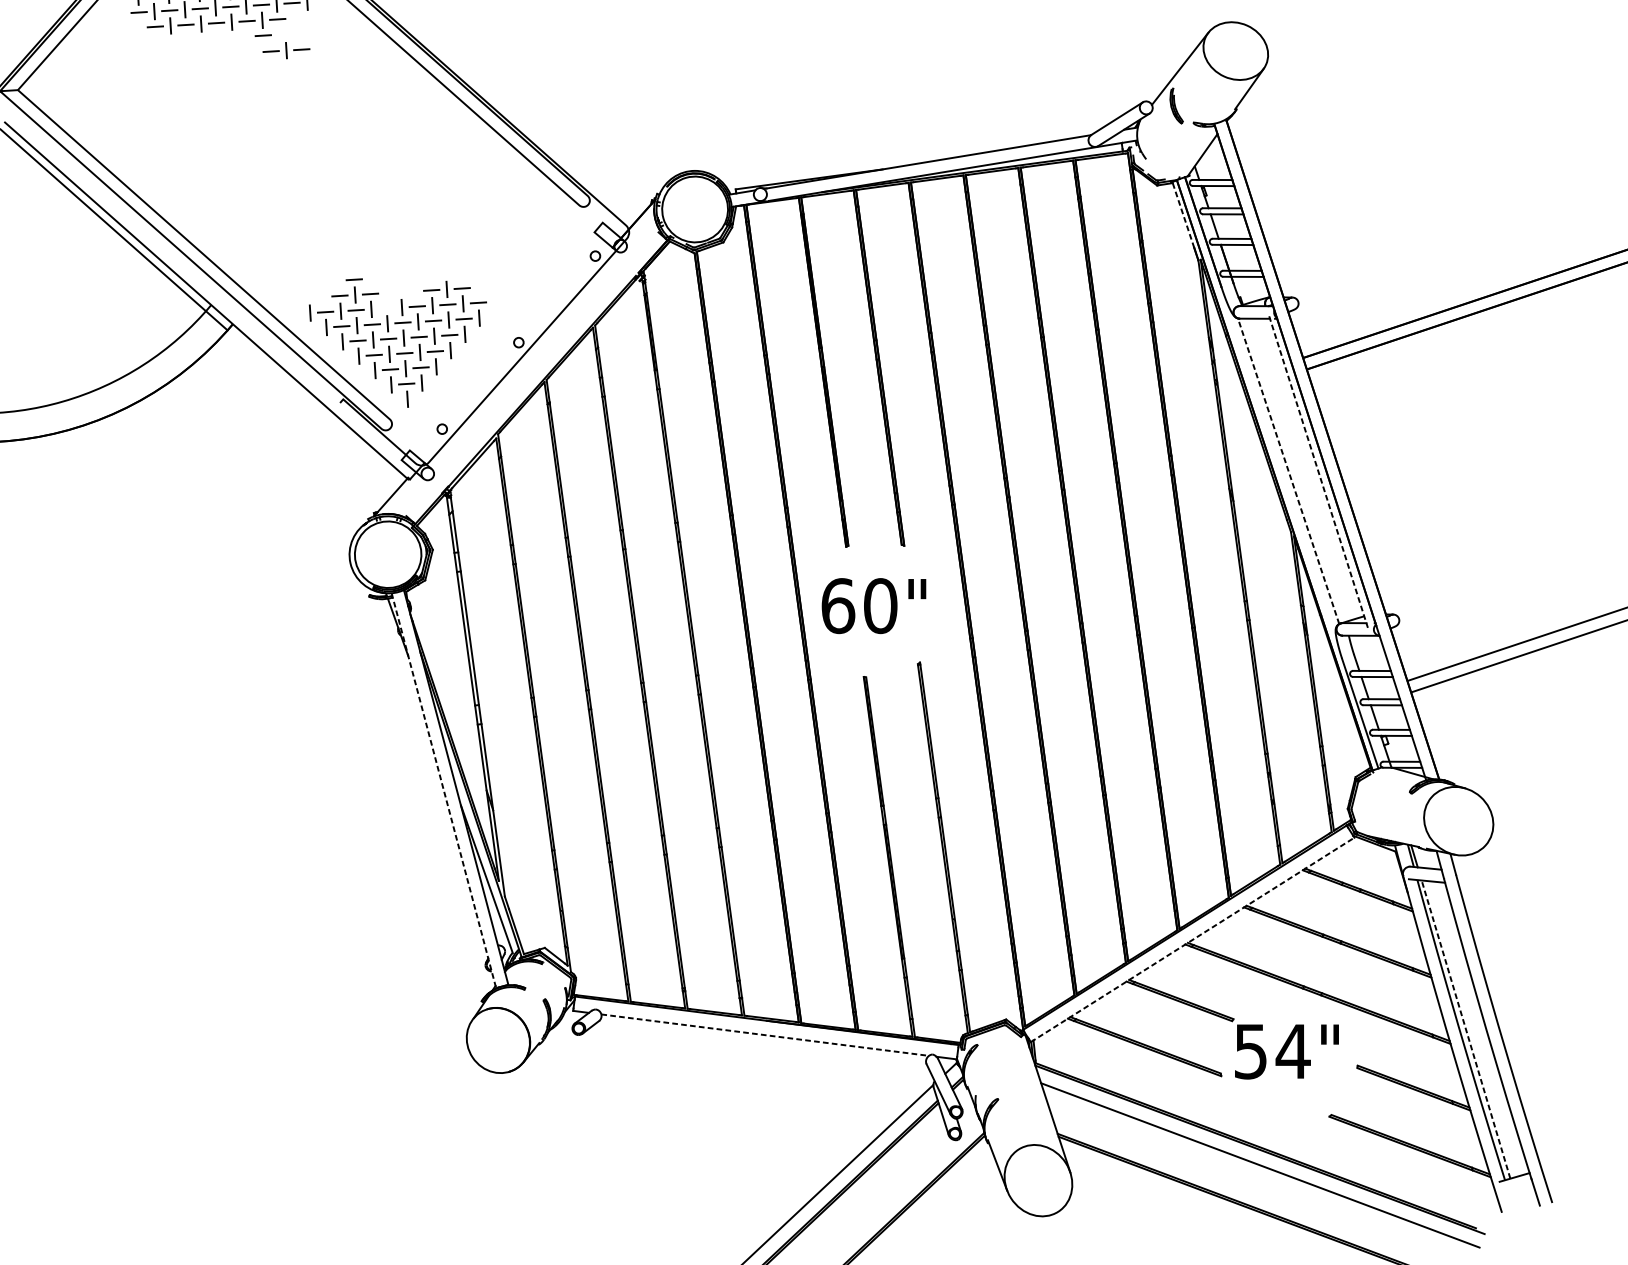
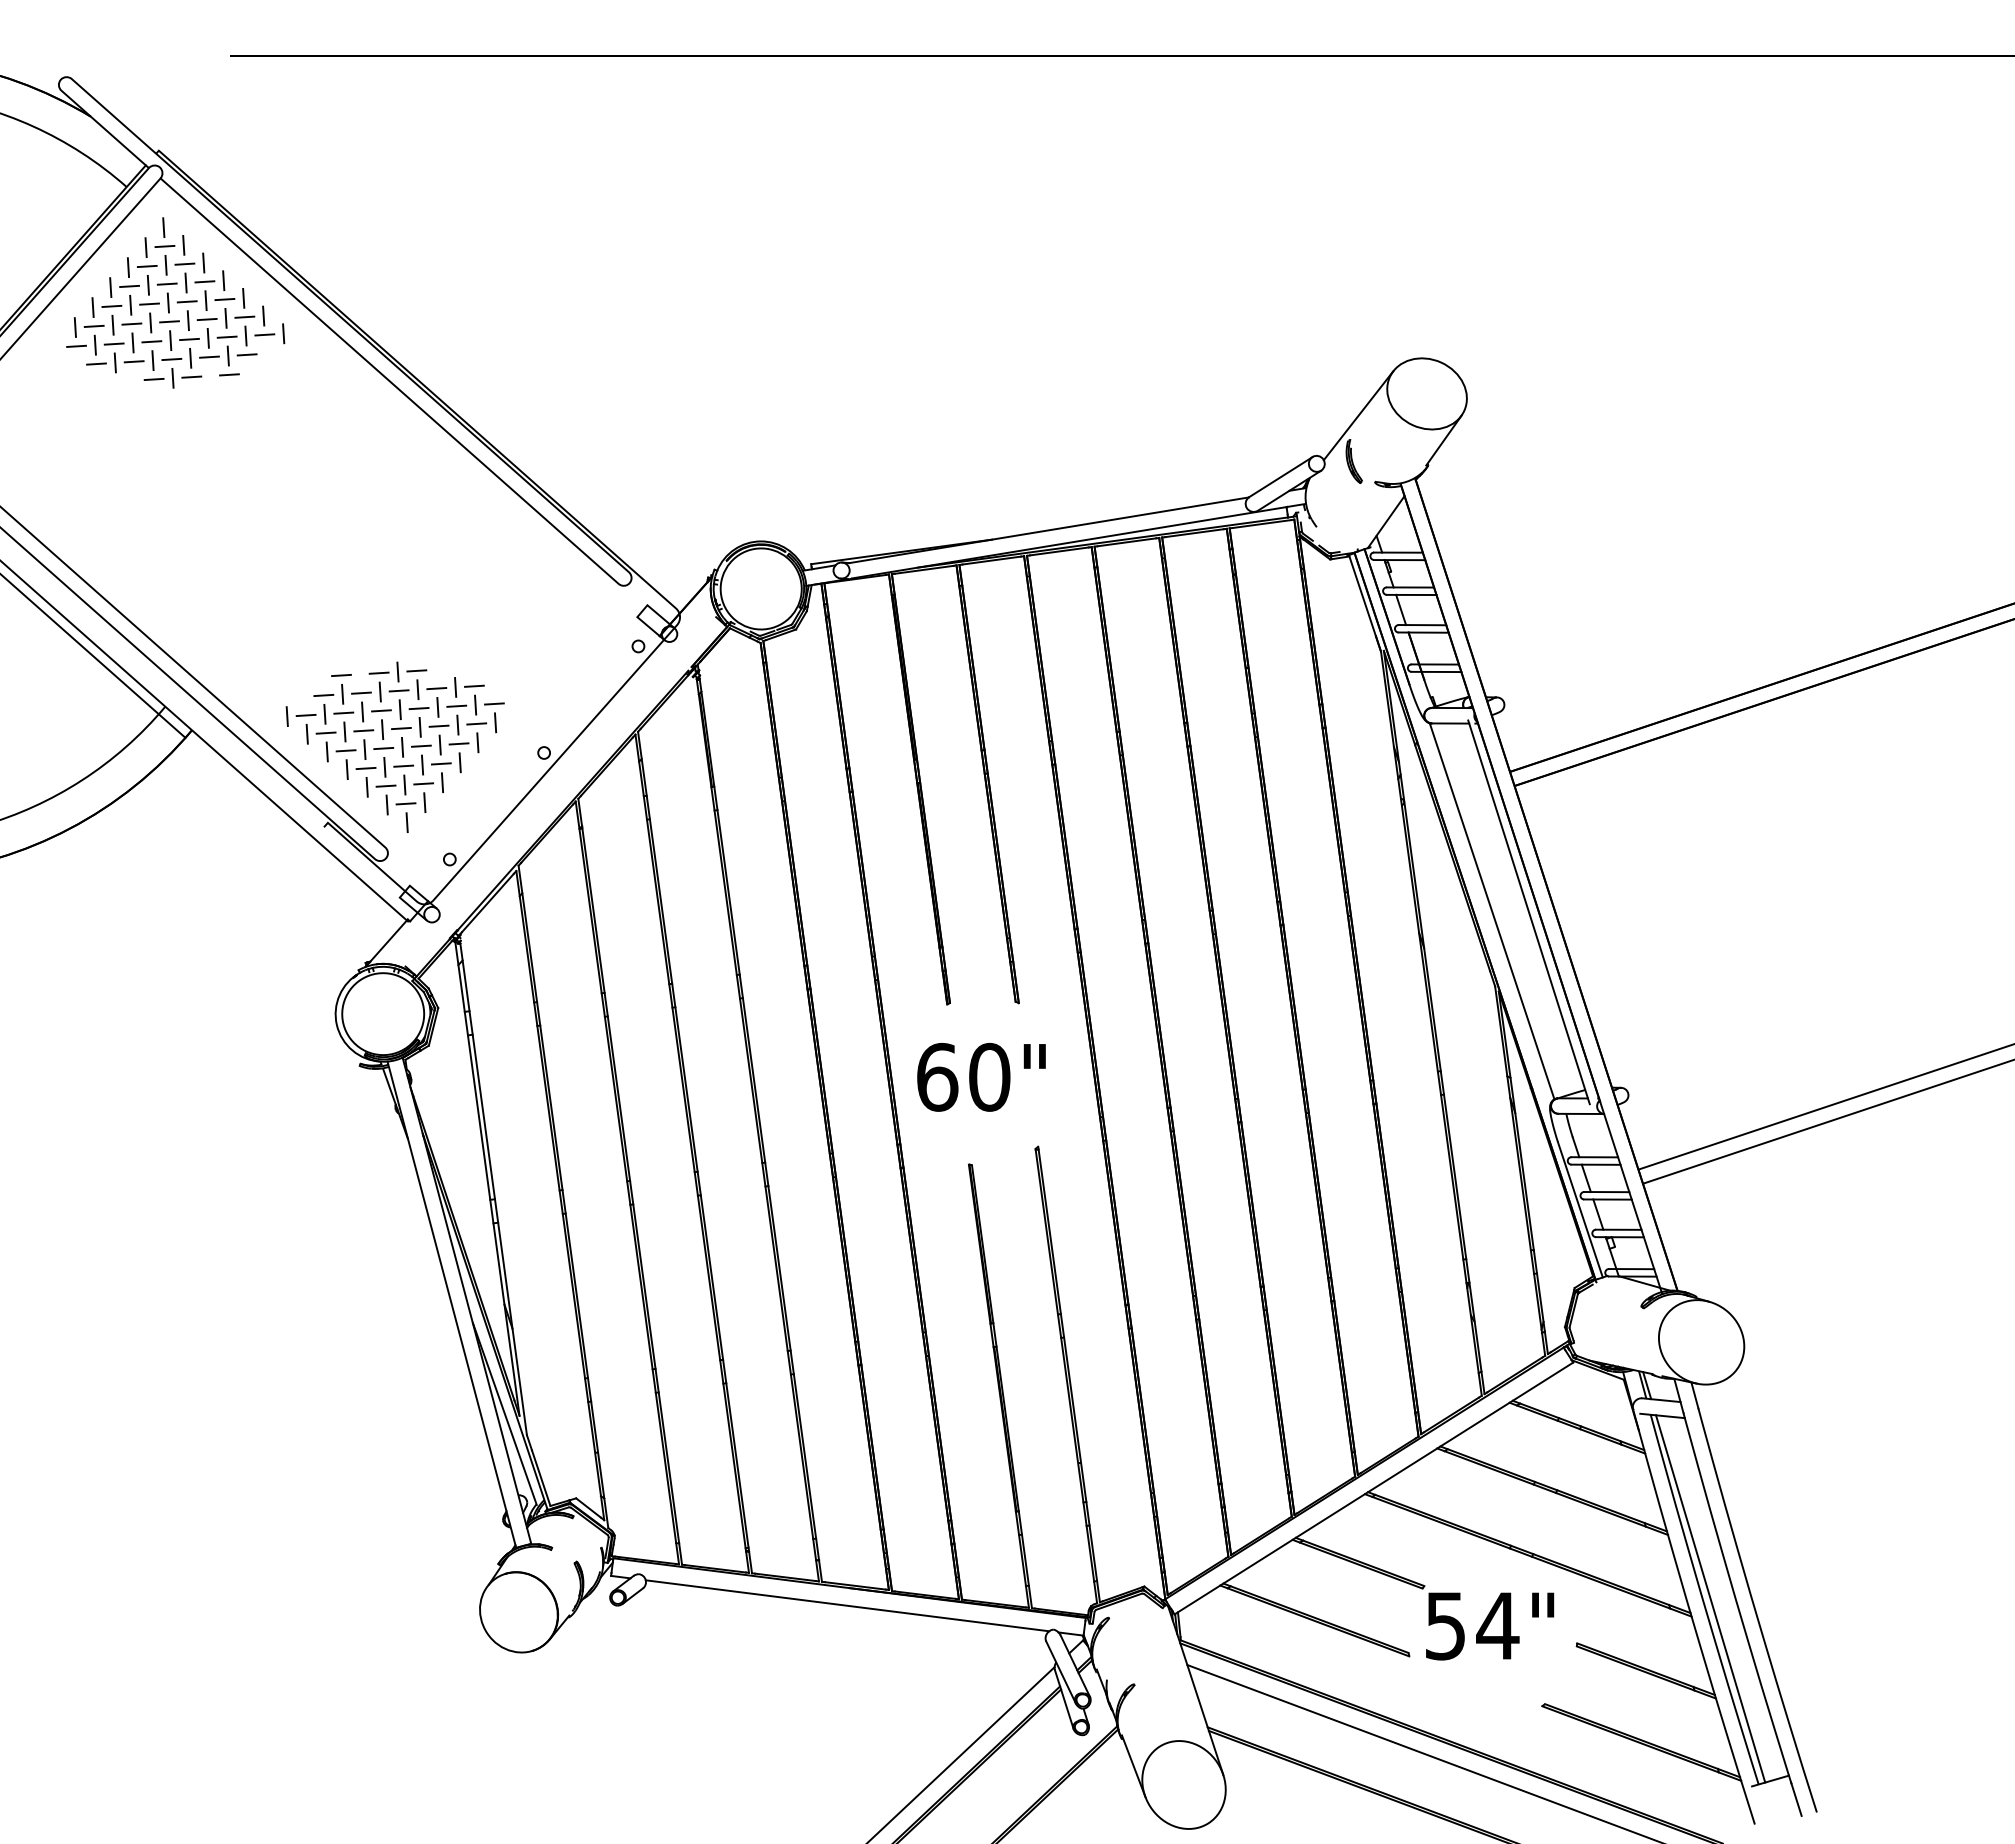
part: (286, 50) -> (172, 378), moved
line: (1183, 214) -> (1362, 595), dashed -> solid
part: (399, 288) -> (397, 686), added
line: (1288, 470) -> (1491, 910), dashed -> solid
line: (1318, 472) -> (1529, 912), dashed -> solid
line: (443, 791) -> (451, 1305), dashed -> solid
line: (1192, 939) -> (1373, 1488), dashed -> solid
line: (1465, 1029) -> (1710, 1598), dashed -> solid
line: (765, 1034) -> (848, 1605), dashed -> solid

